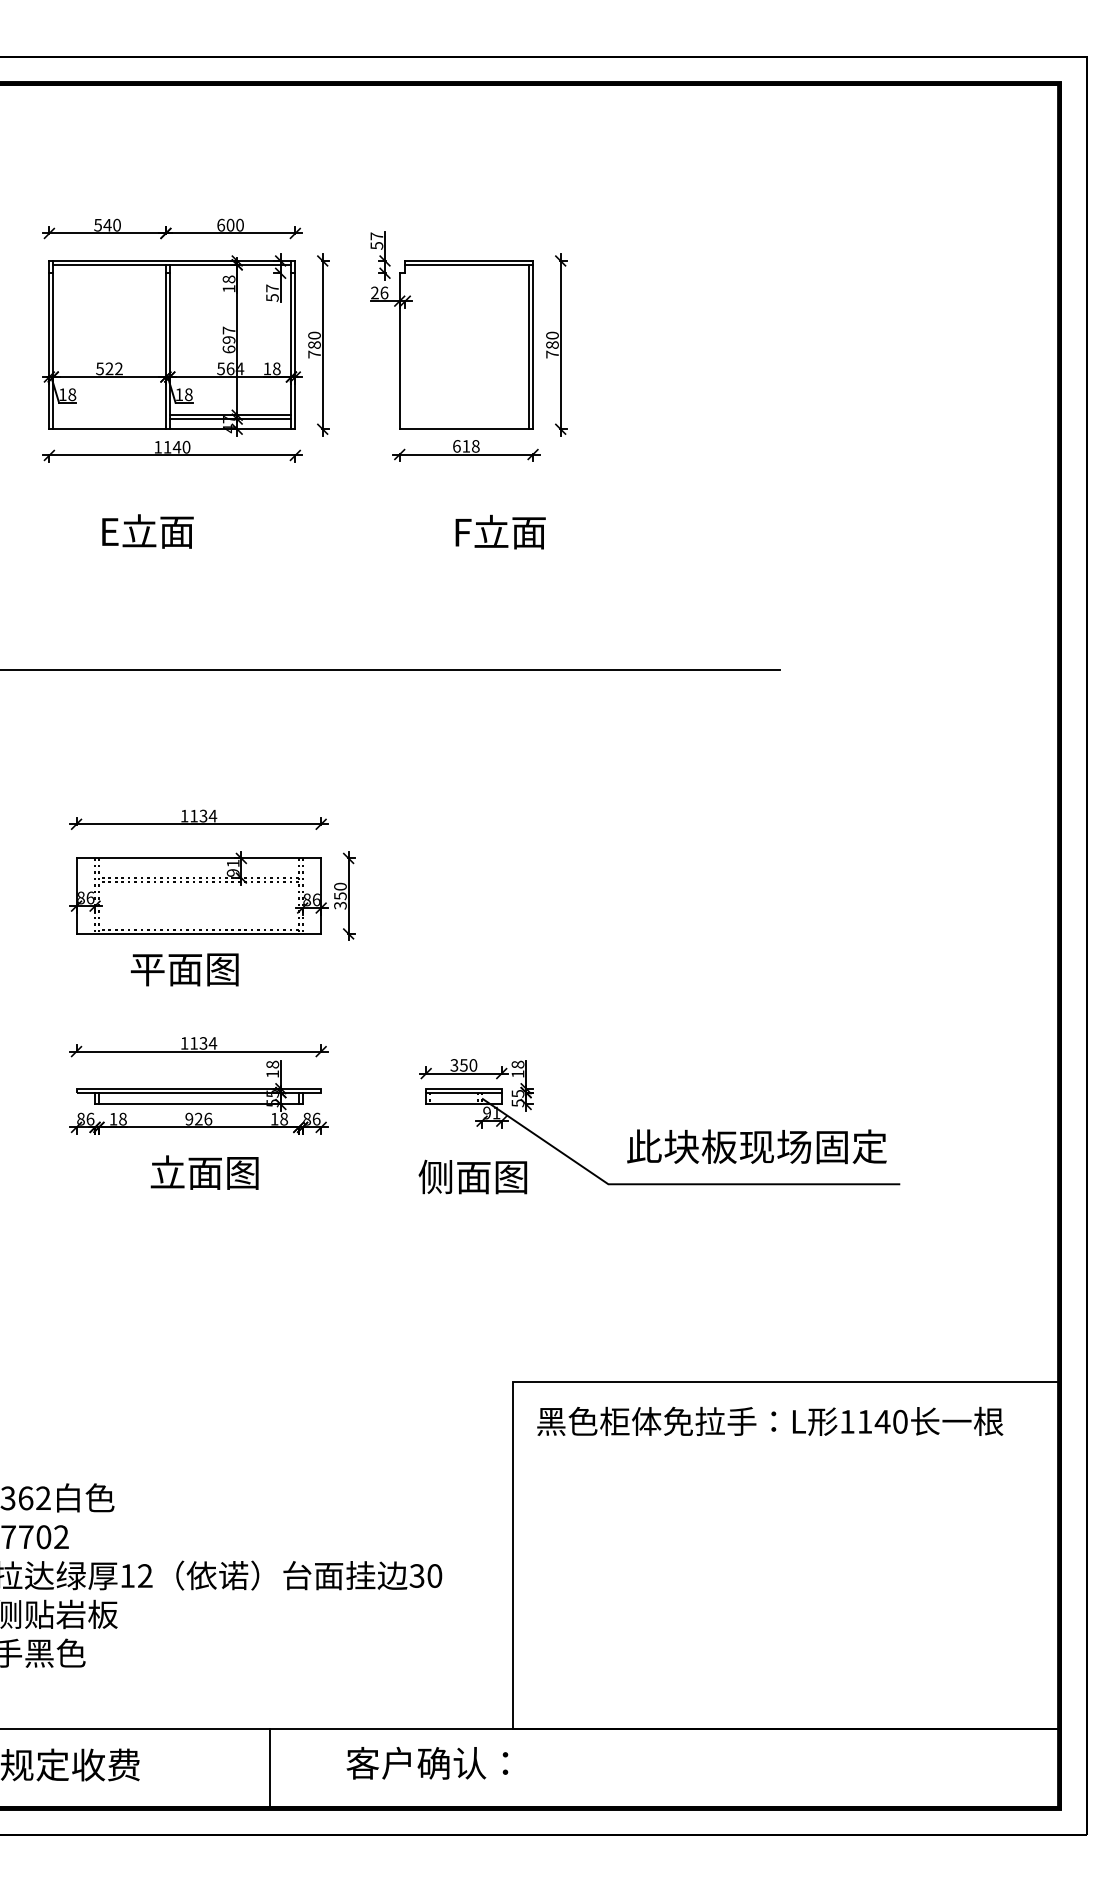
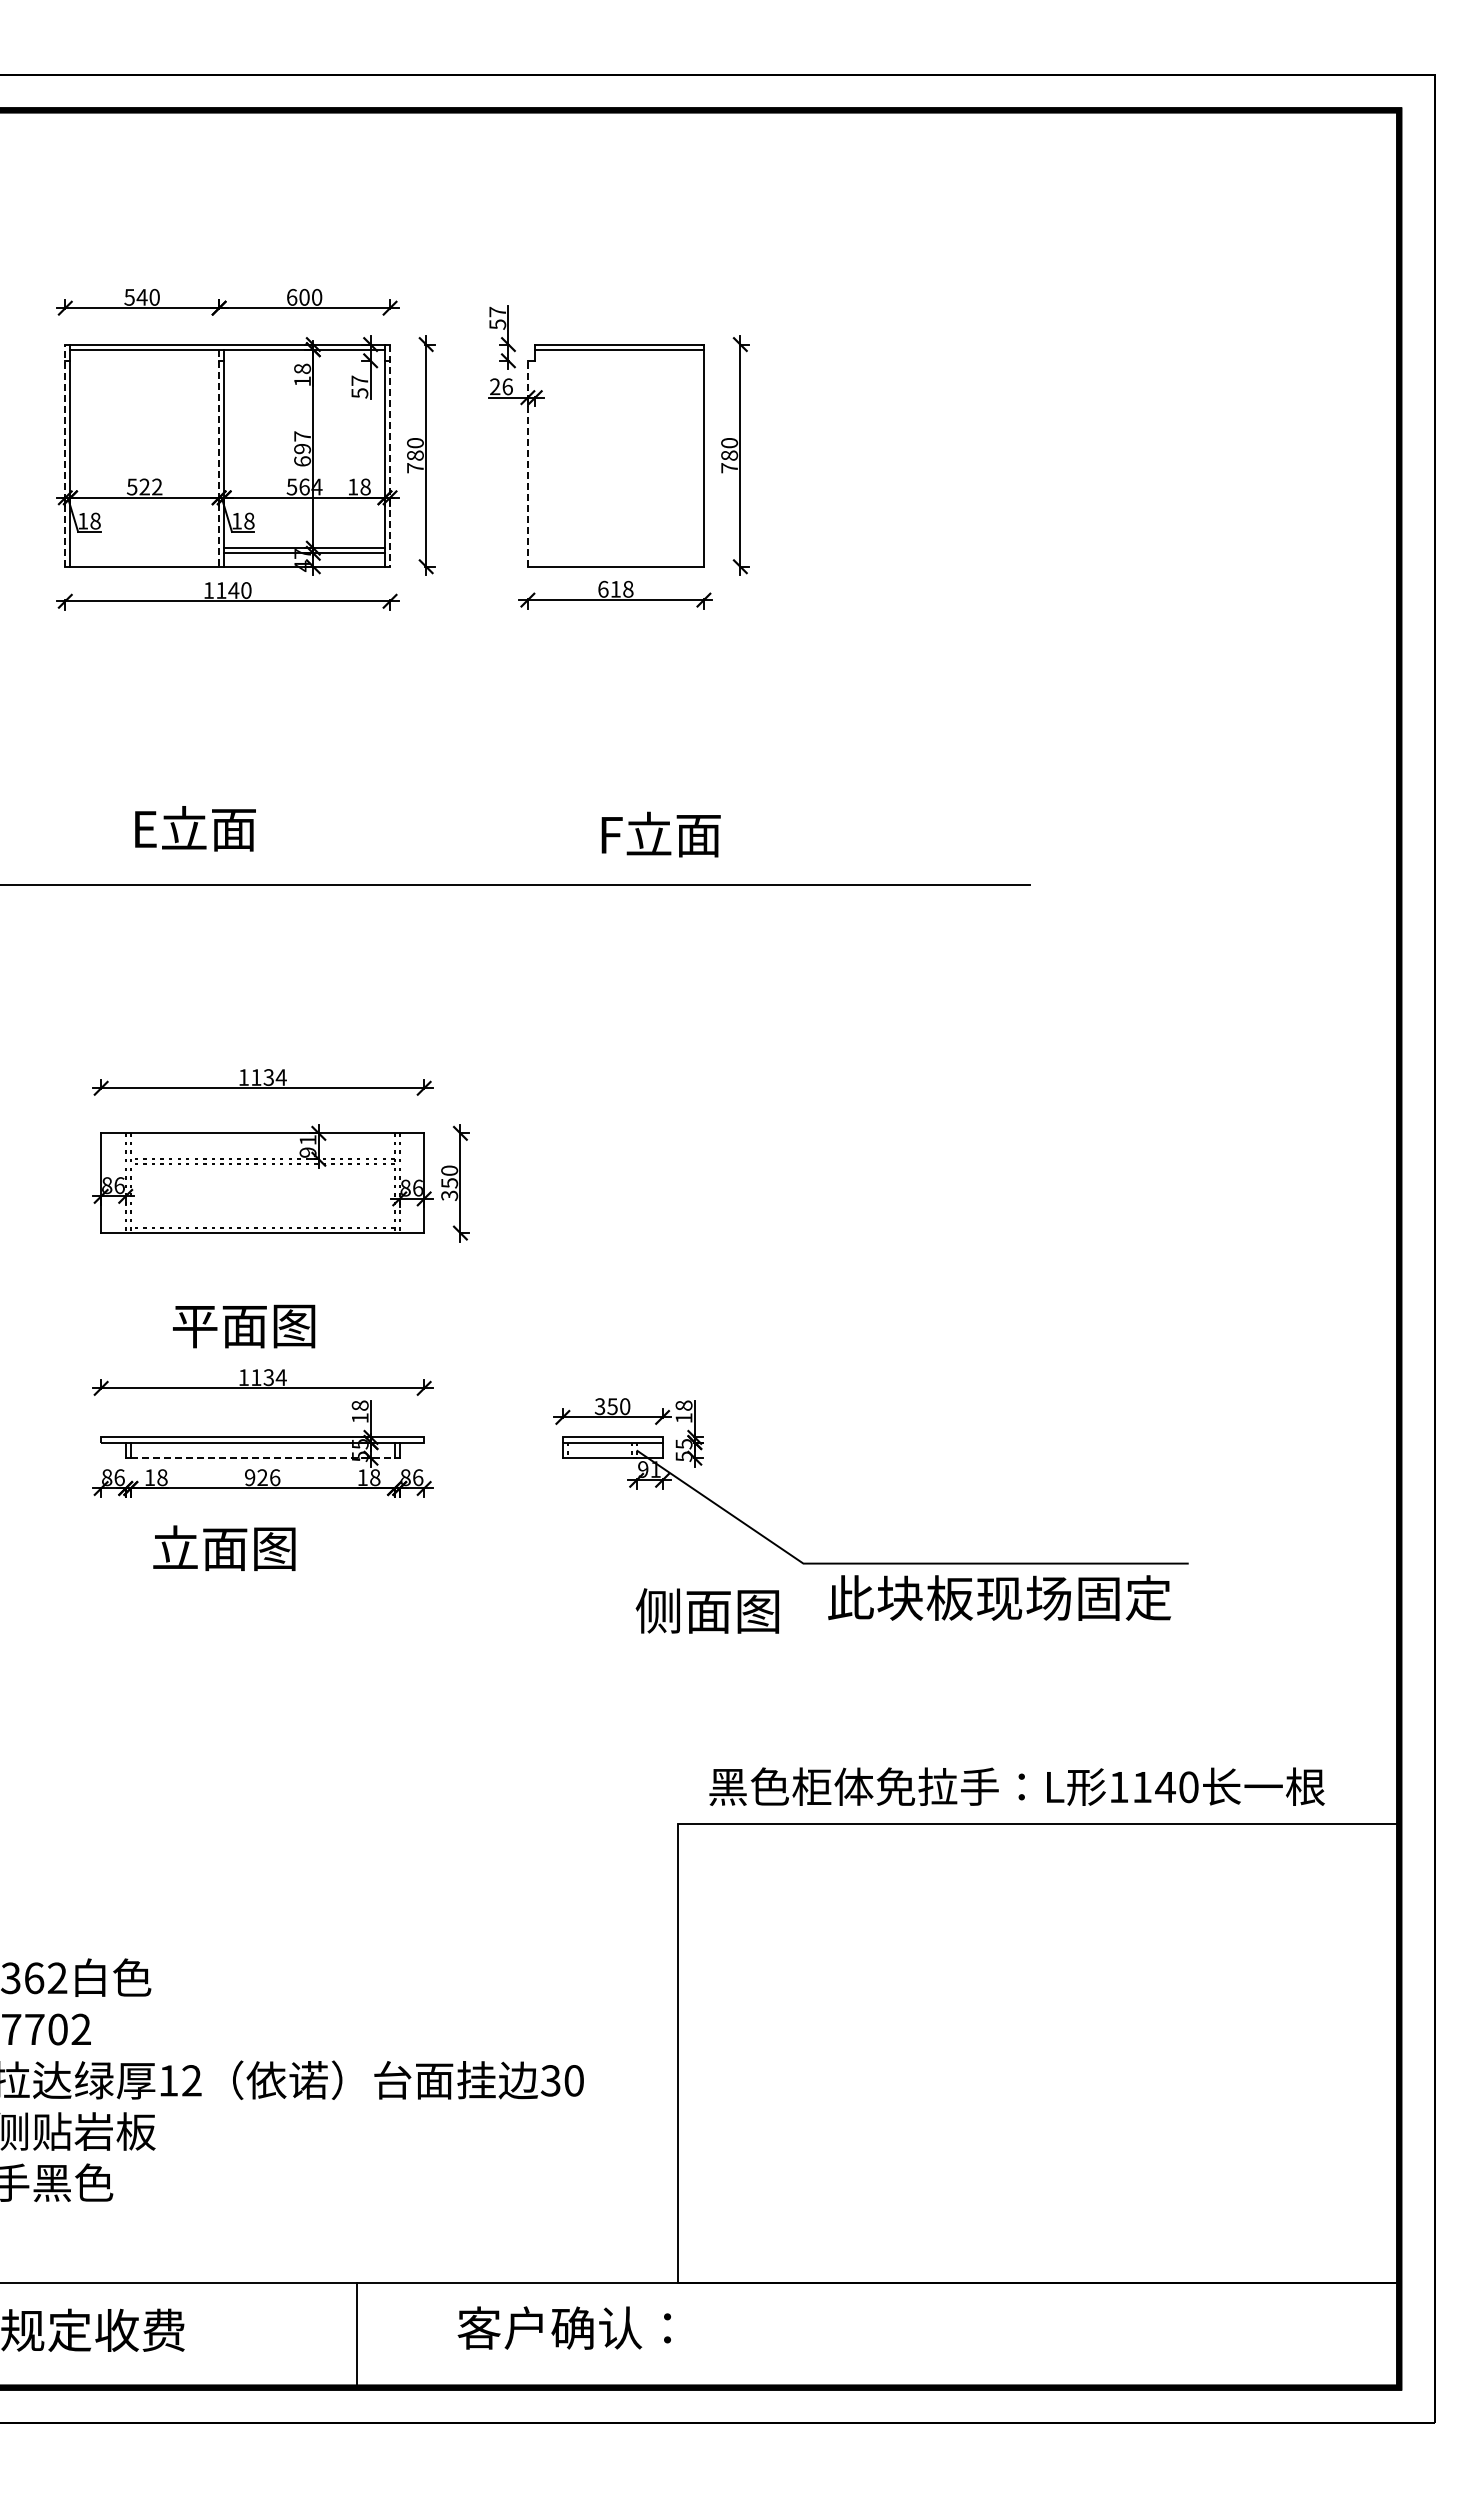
line: (49, 345) -> (65, 455), solid -> dashed
line: (295, 345) -> (390, 456), solid -> dashed
line: (528, 346) -> (698, 457), removed
line: (166, 347) -> (219, 458), solid -> dashed
line: (399, 351) -> (527, 463), solid -> dashed
text: (147, 531) -> (195, 828), moved
text: (500, 532) -> (660, 834), moved
text: (185, 969) -> (244, 1326), moved
line: (198, 1104) -> (262, 1458), solid -> dashed
text: (756, 1146) -> (999, 1597), moved
text: (204, 1172) -> (224, 1547), moved
text: (472, 1176) -> (706, 1610), moved
text: (769, 1421) -> (1016, 1786), moved

